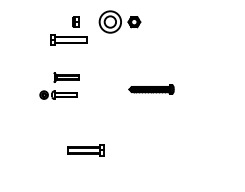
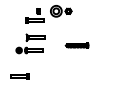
part: (59, 85) -> (30, 43), size x1.43
part: (85, 149) -> (19, 76), moved

